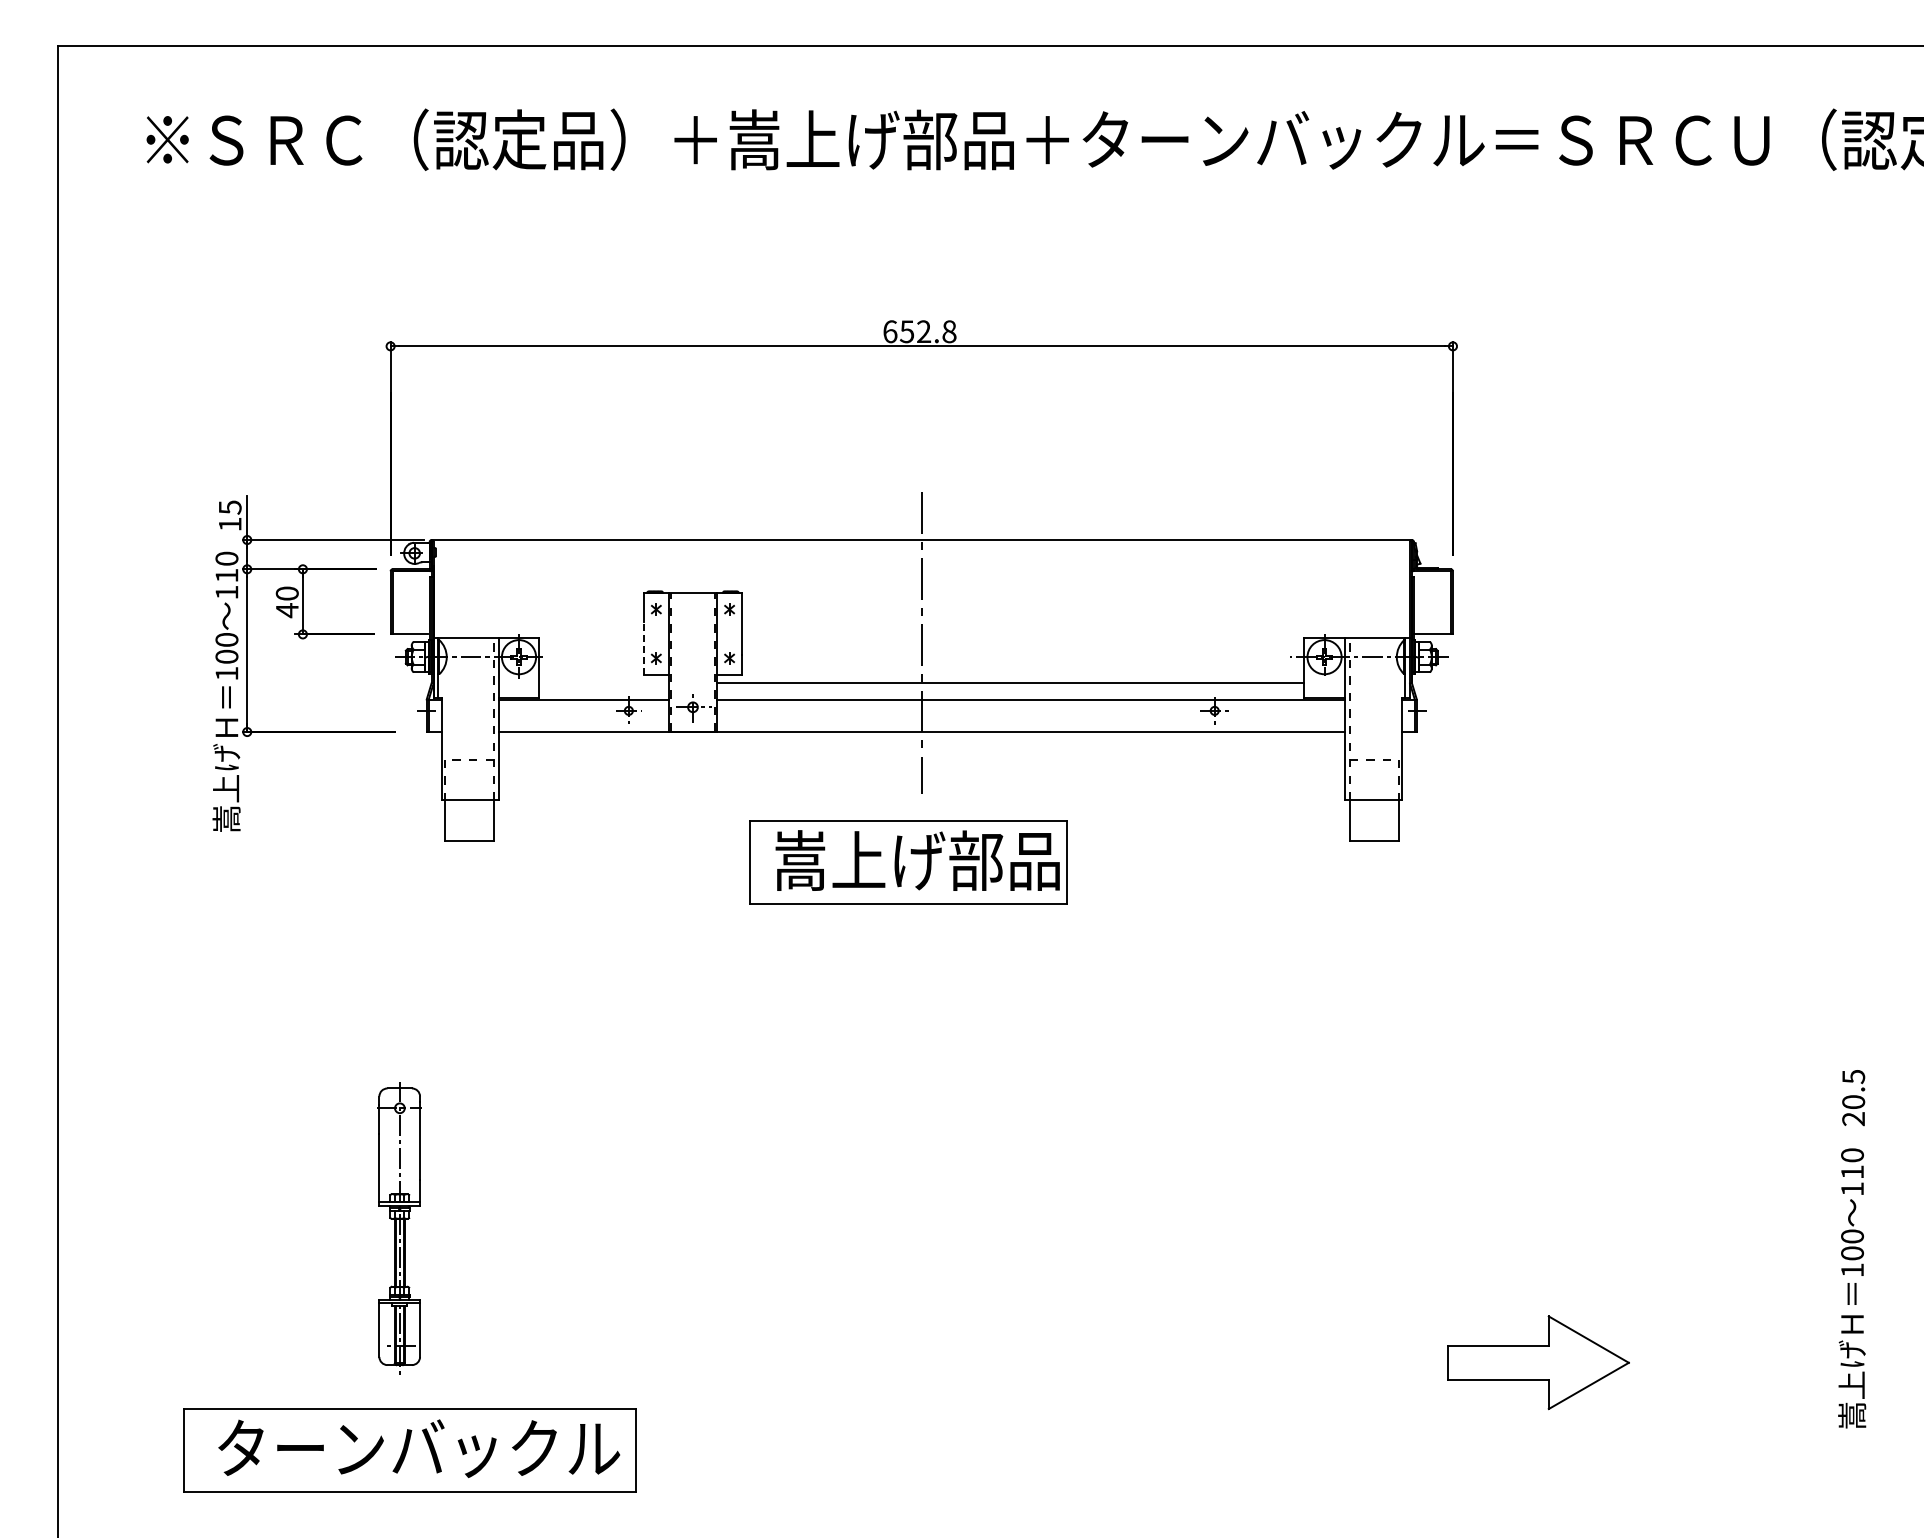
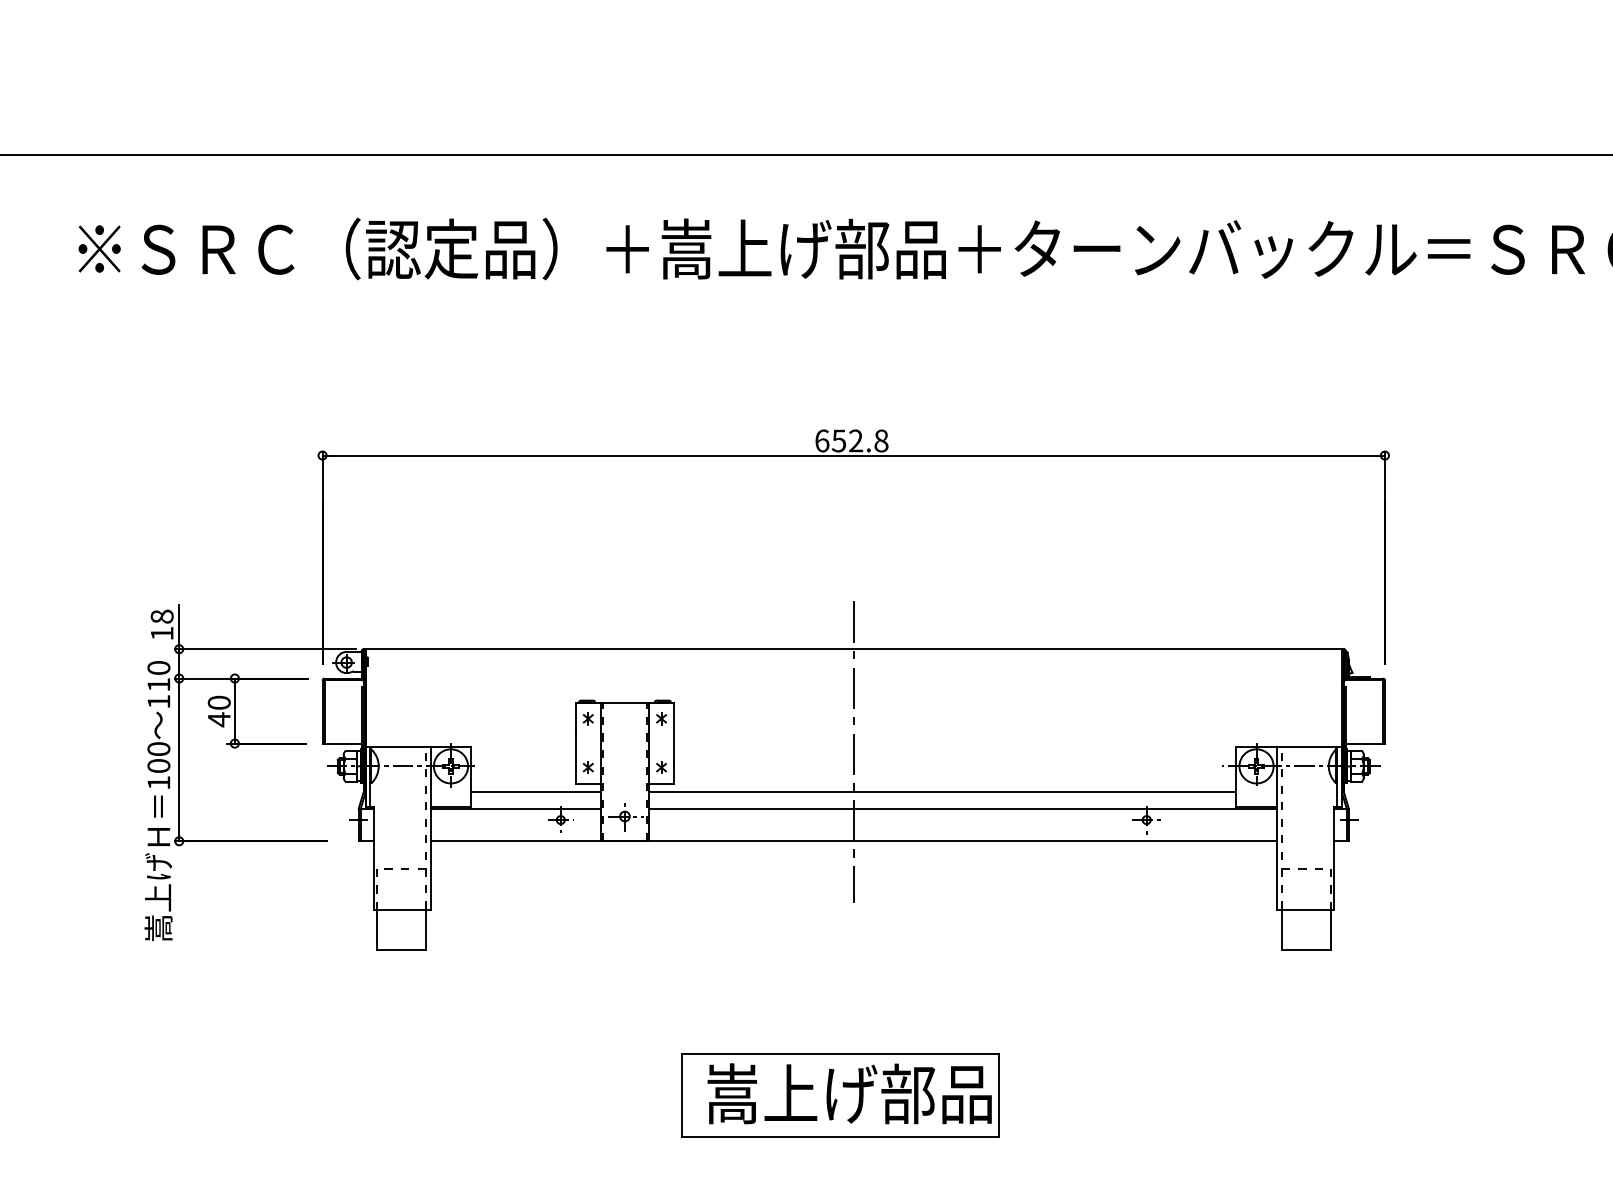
text: (229, 507) -> (161, 616), 15 -> 18
line: (644, 648) -> (576, 757), dashed -> solid
line: (603, 683) -> (535, 792), added
part: (908, 862) -> (840, 1095), moved

